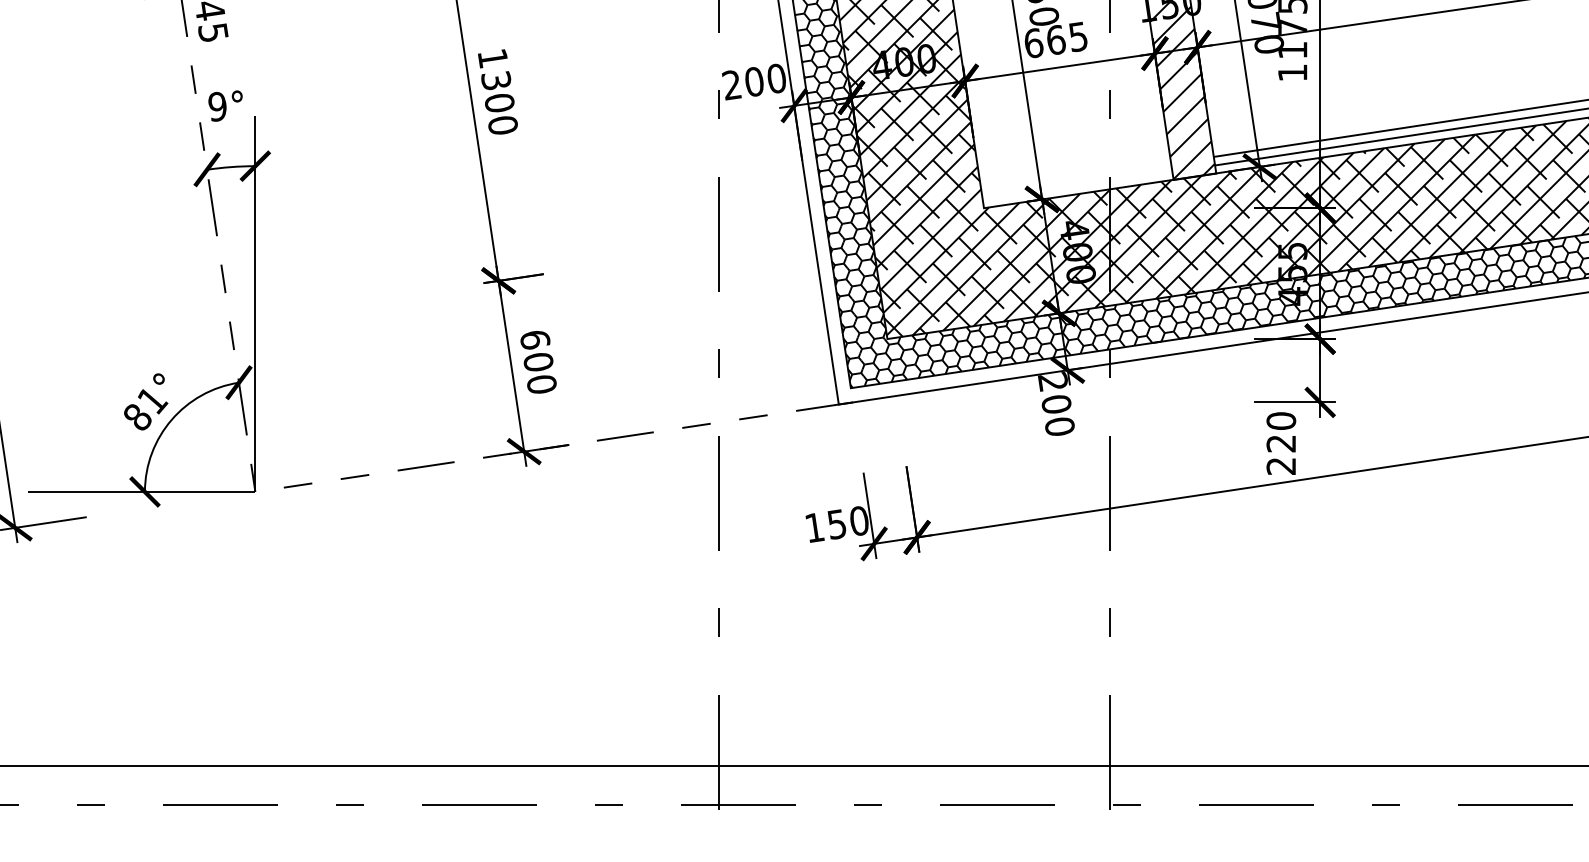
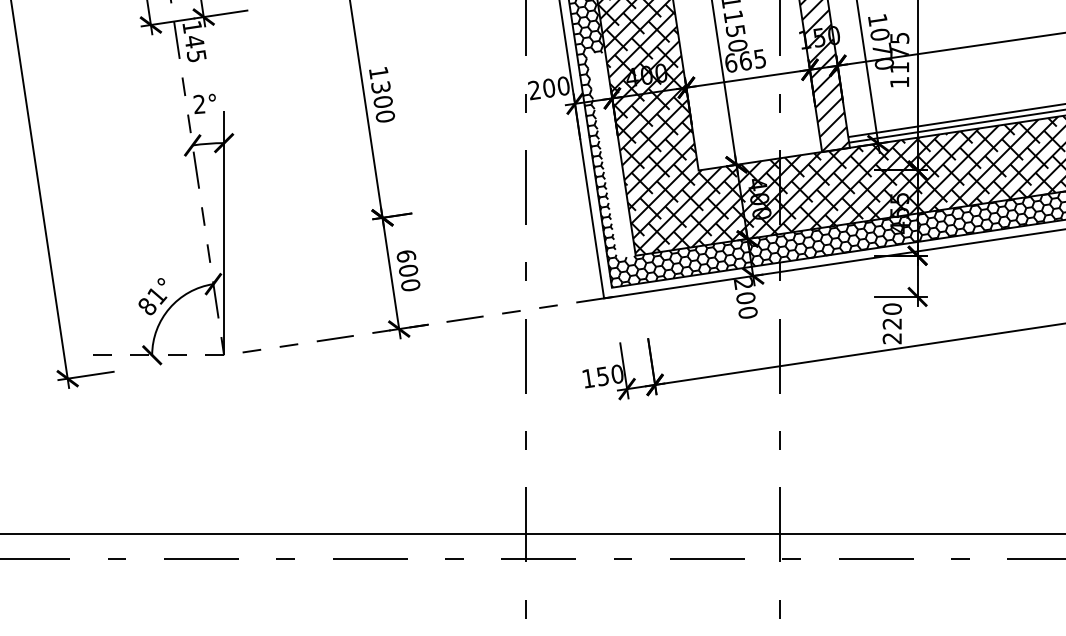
text: (217, 106) -> (199, 104), 9° -> 2°
hatch: (848, 185) -> (610, 155), removed
line: (140, 492) -> (149, 355), solid -> dashed

